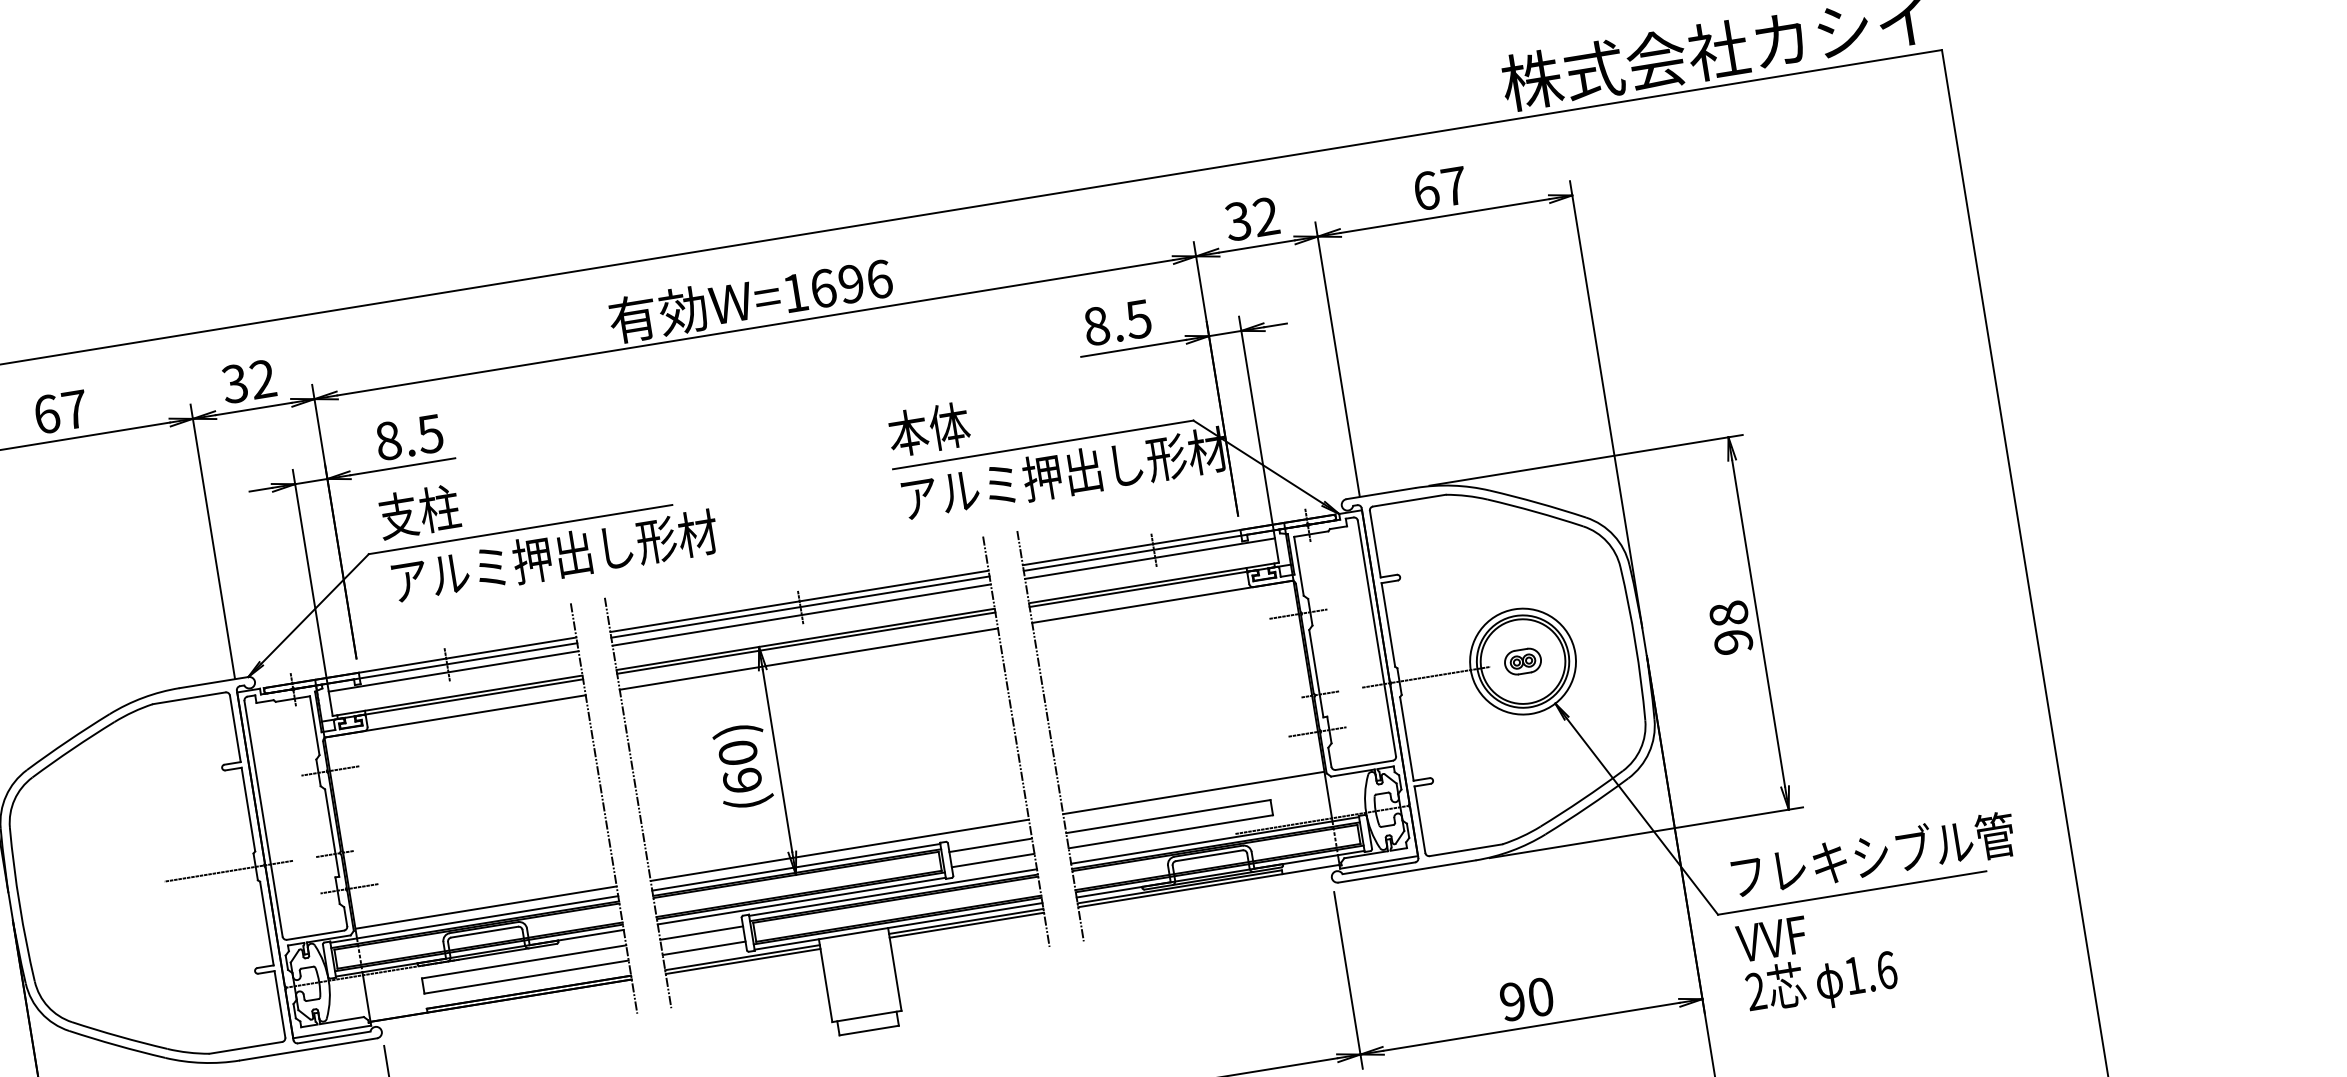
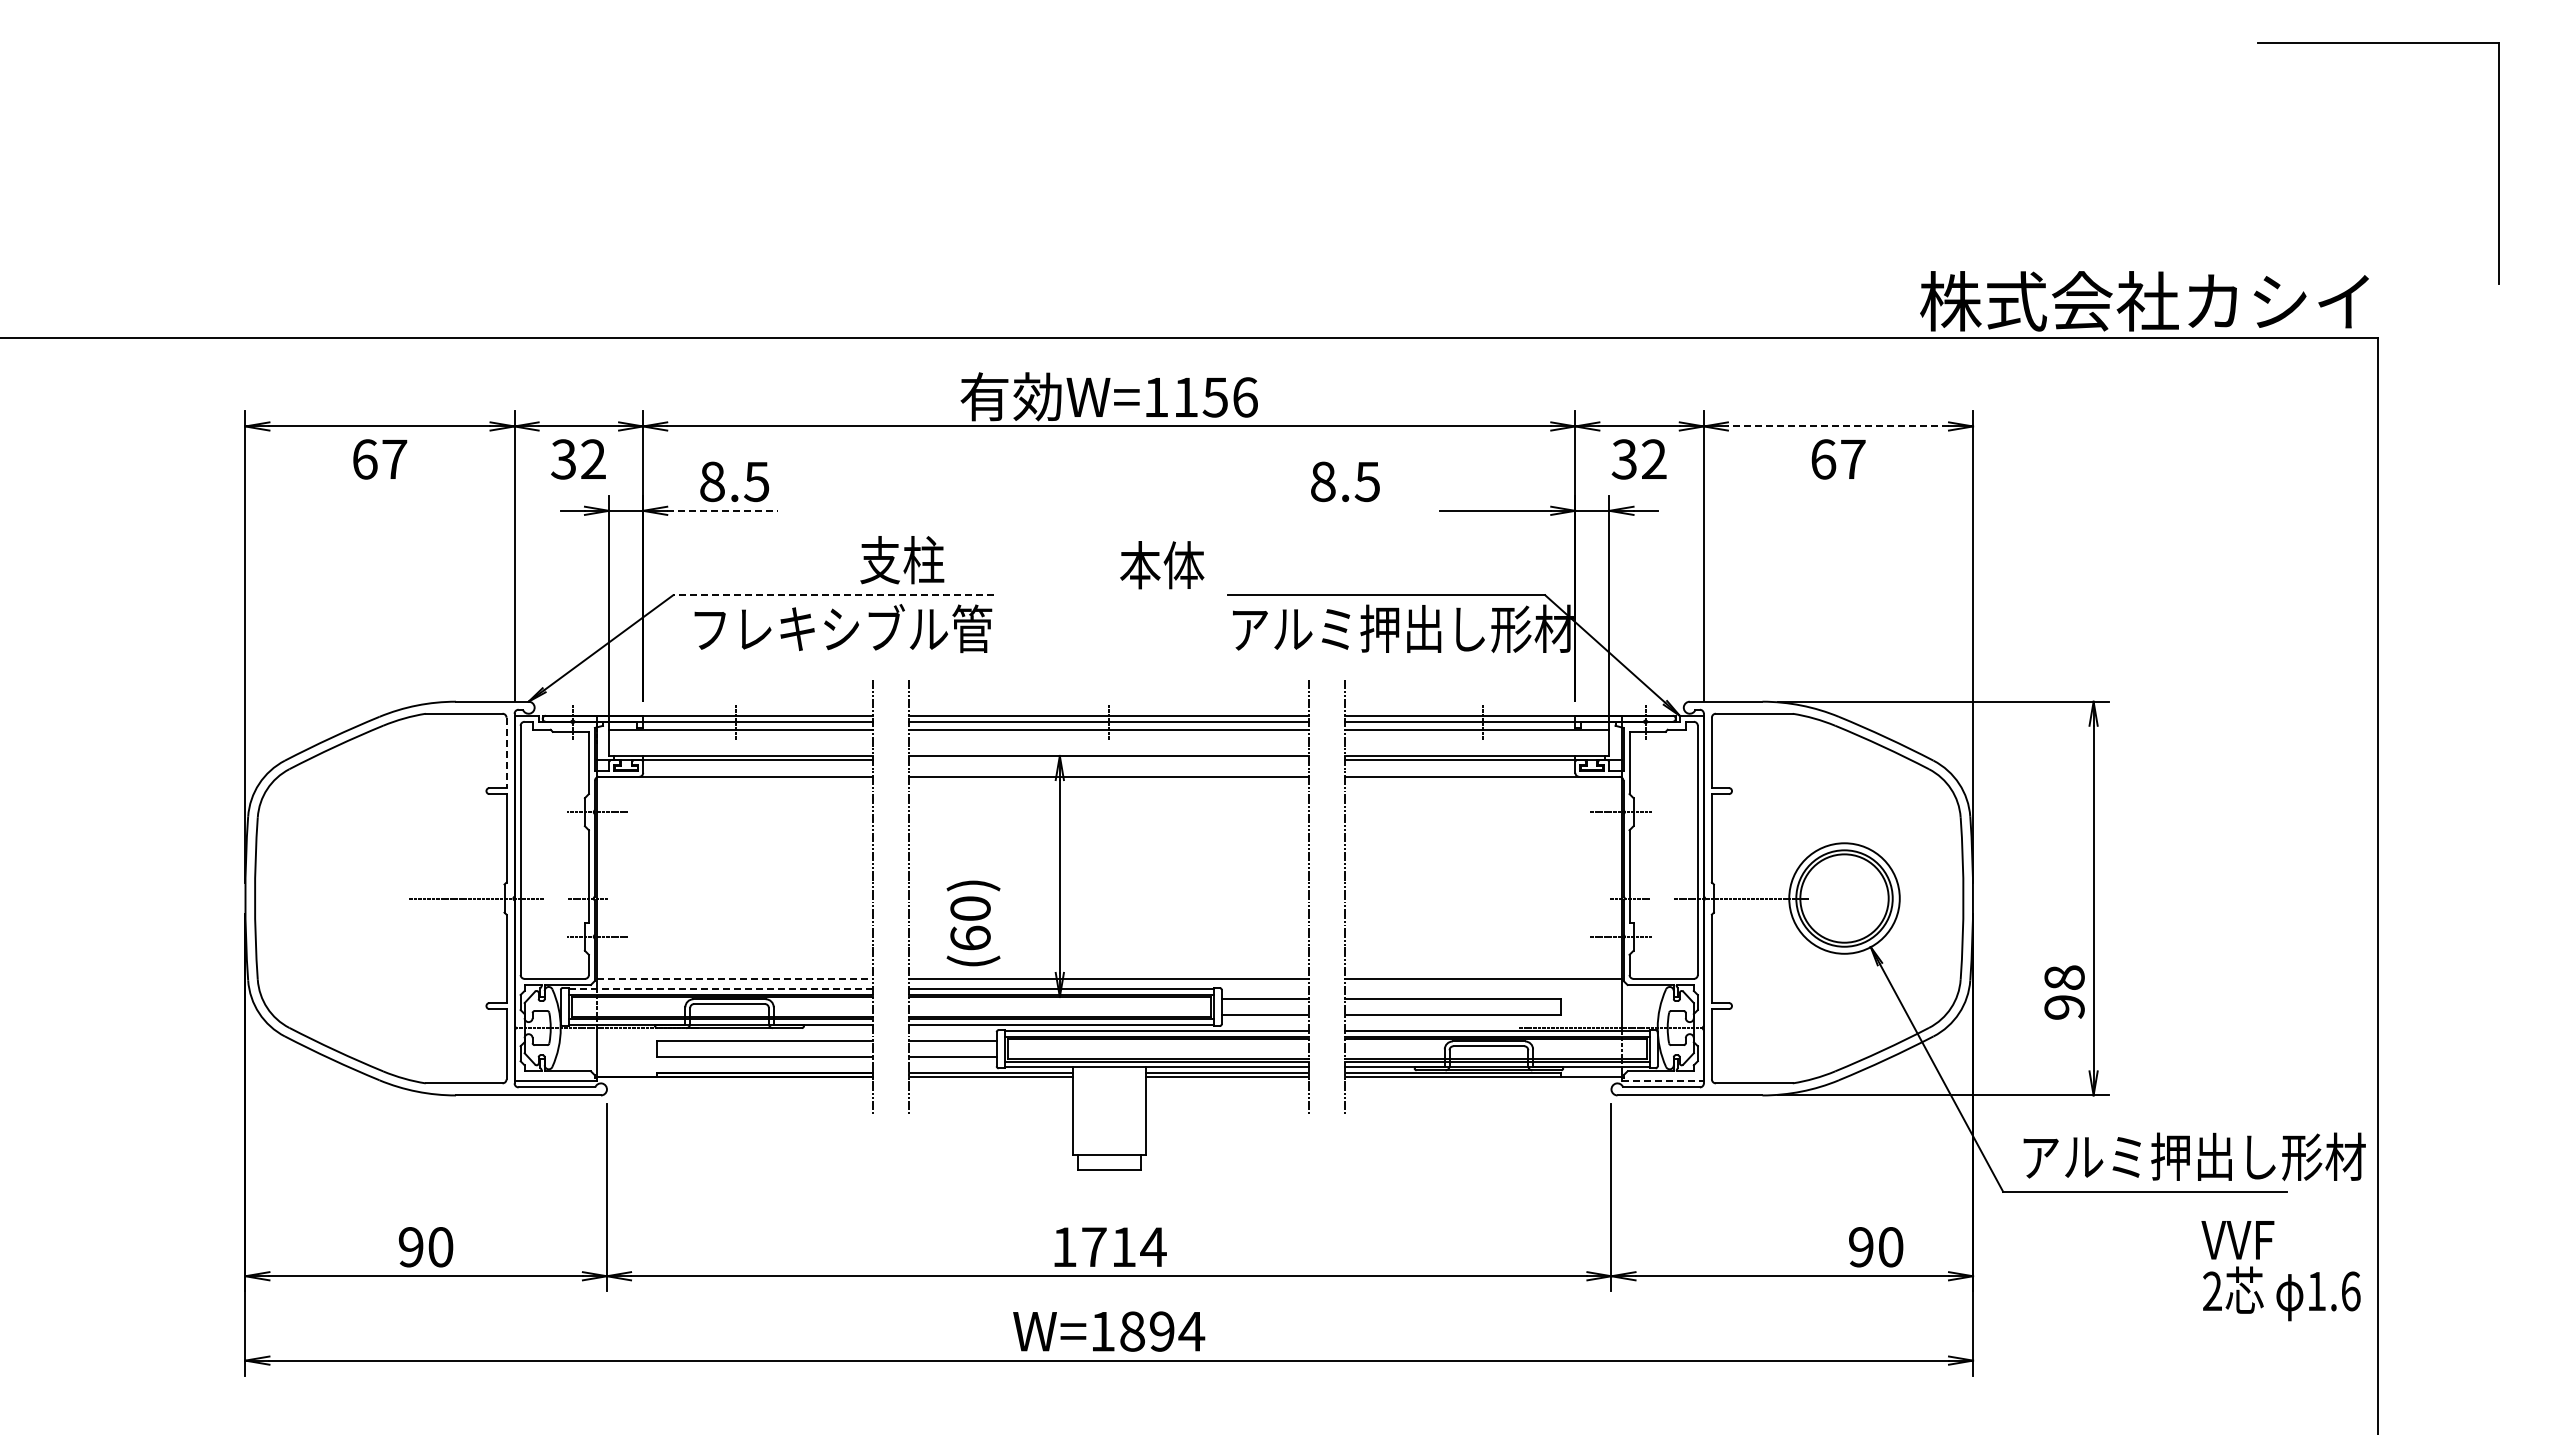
text: (1440, 188) -> (1838, 459), moved
line: (1445, 216) -> (1838, 426), solid -> dashed
text: (1251, 219) -> (1638, 459), moved
text: (837, 286) -> (1200, 397), W=1696 -> W=1156
text: (1117, 322) -> (1345, 481), moved
text: (248, 381) -> (578, 459), moved
text: (61, 412) -> (380, 459), moved
text: (929, 429) -> (1162, 565), moved
line: (402, 466) -> (722, 510), solid -> dashed
text: (419, 512) -> (902, 560), moved
line: (520, 529) -> (833, 595), solid -> dashed
text: (554, 556) -> (864, 628), アルミ押出し形材 -> フレキシブル管
text: (1731, 627) -> (2064, 992), moved
line: (806, 642) -> (1109, 759), removed
part: (1523, 661) -> (1844, 898), removed
line: (235, 729) -> (506, 753), solid -> dashed
text: (743, 766) -> (973, 923), moved
text: (1893, 851) -> (2194, 1155), フレキシブル管 -> アルミ押出し形材
line: (1379, 862) -> (1663, 1081), solid -> dashed
line: (486, 907) -> (735, 978), solid -> dashed
line: (474, 919) -> (721, 989), solid -> dashed
text: (1817, 962) -> (2280, 1271), moved
text: (1527, 999) -> (1876, 1247), moved

